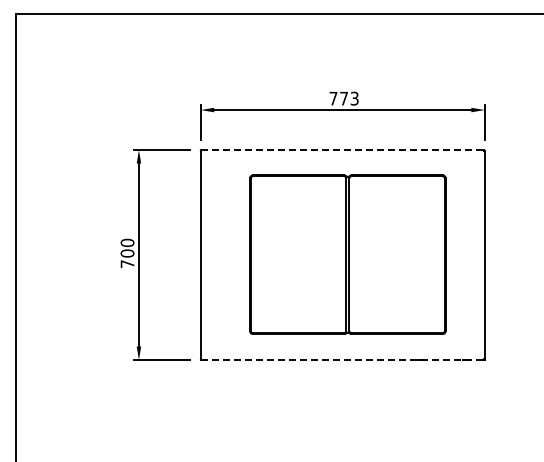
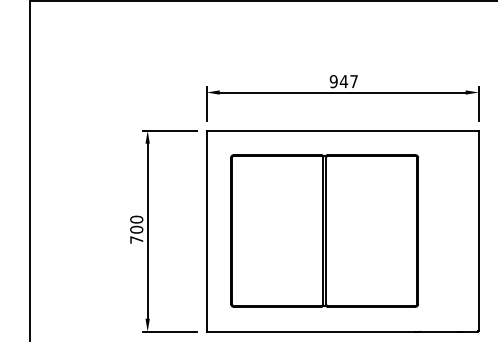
text: (343, 98) -> (343, 81), 773 -> 947
line: (342, 150) -> (342, 131), dashed -> solid
part: (347, 254) -> (324, 230), moved
line: (342, 360) -> (342, 332), dashed -> solid

